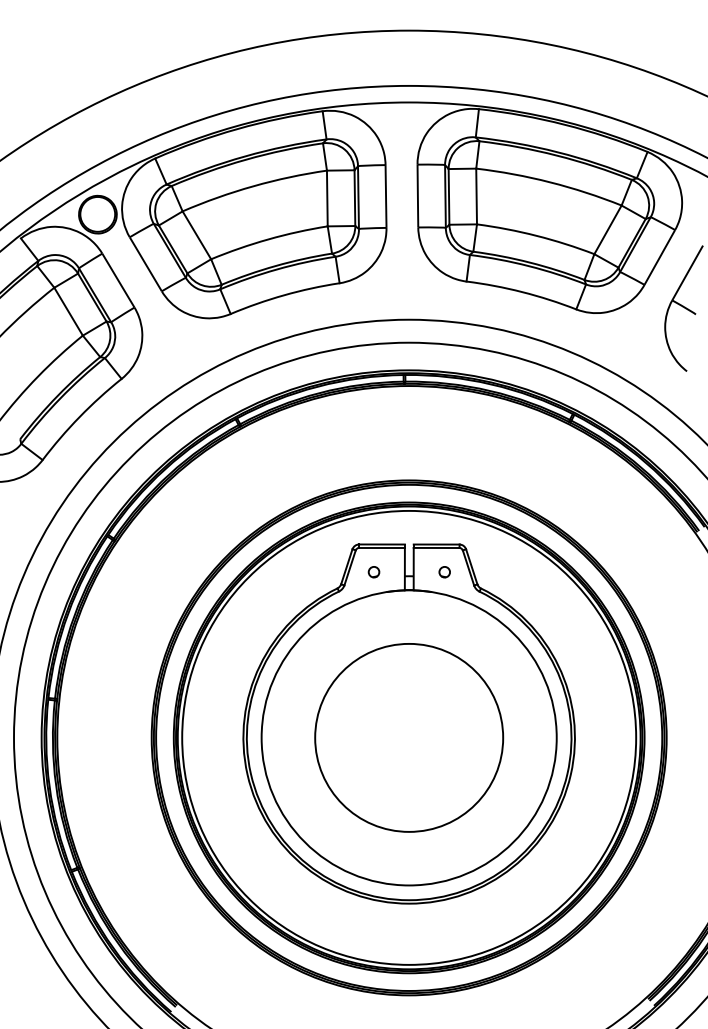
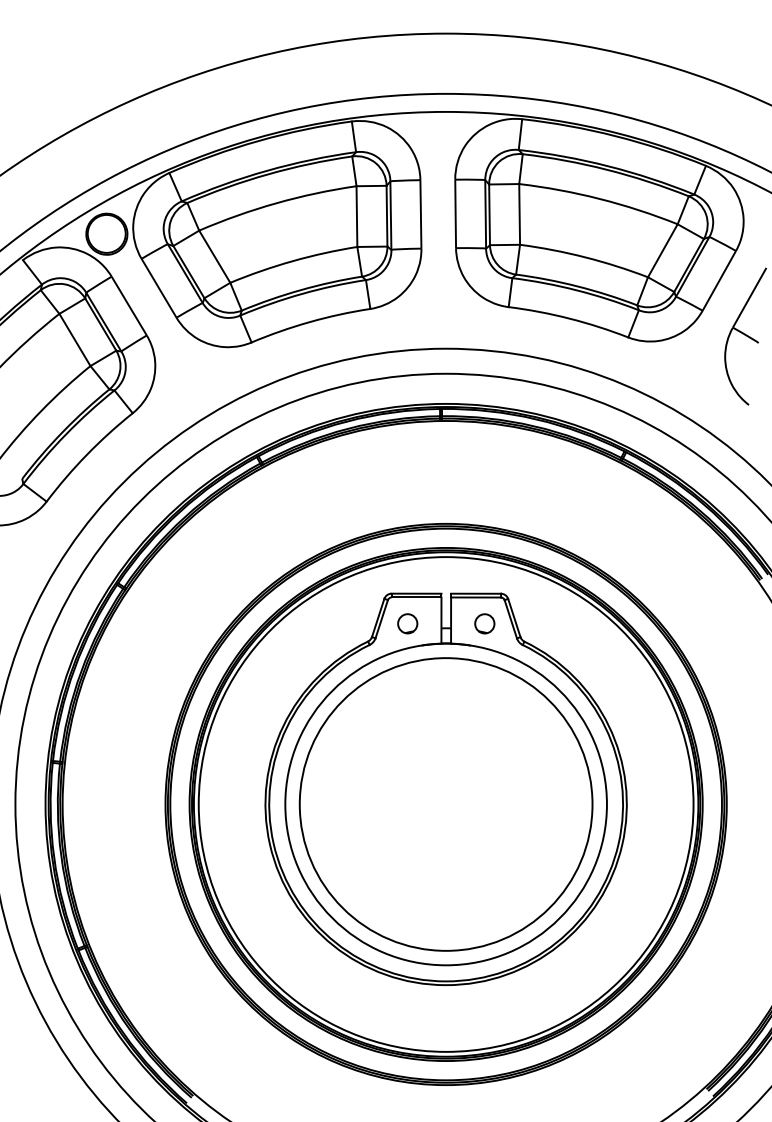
circle: (373, 571) -> (407, 623), size x1.67
circle: (444, 571) -> (484, 623), size x1.67
circle: (408, 737) -> (445, 804), size x1.43

